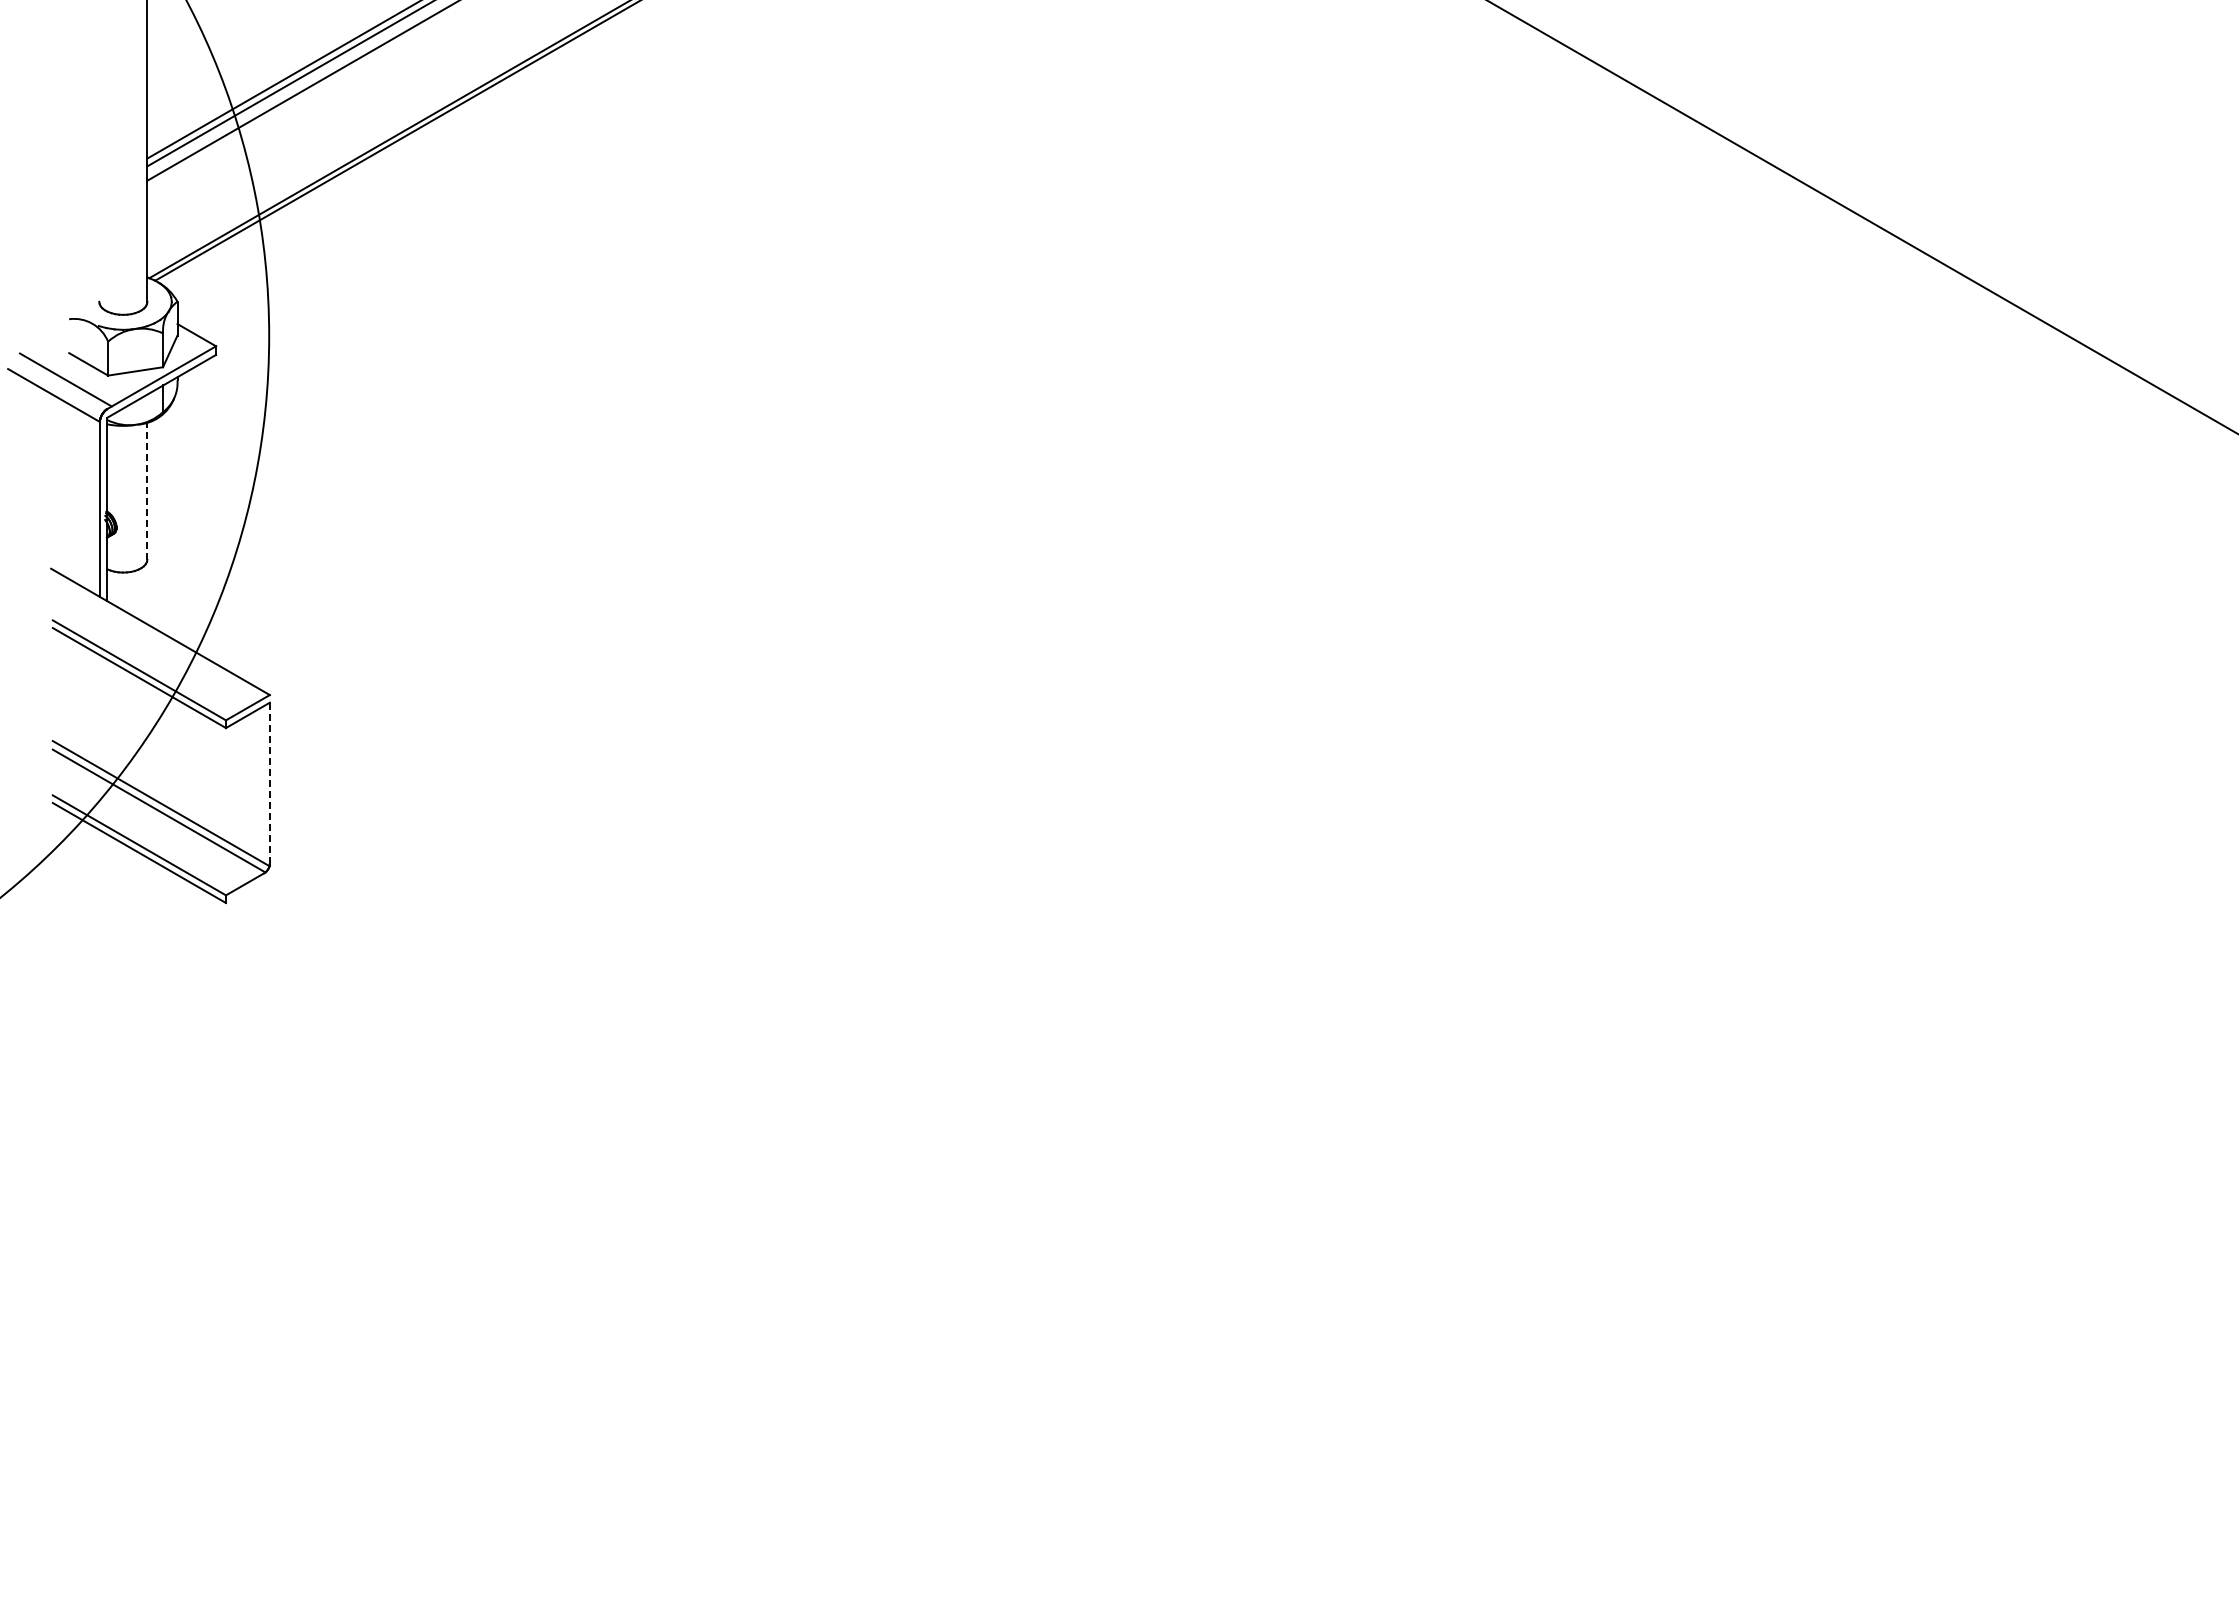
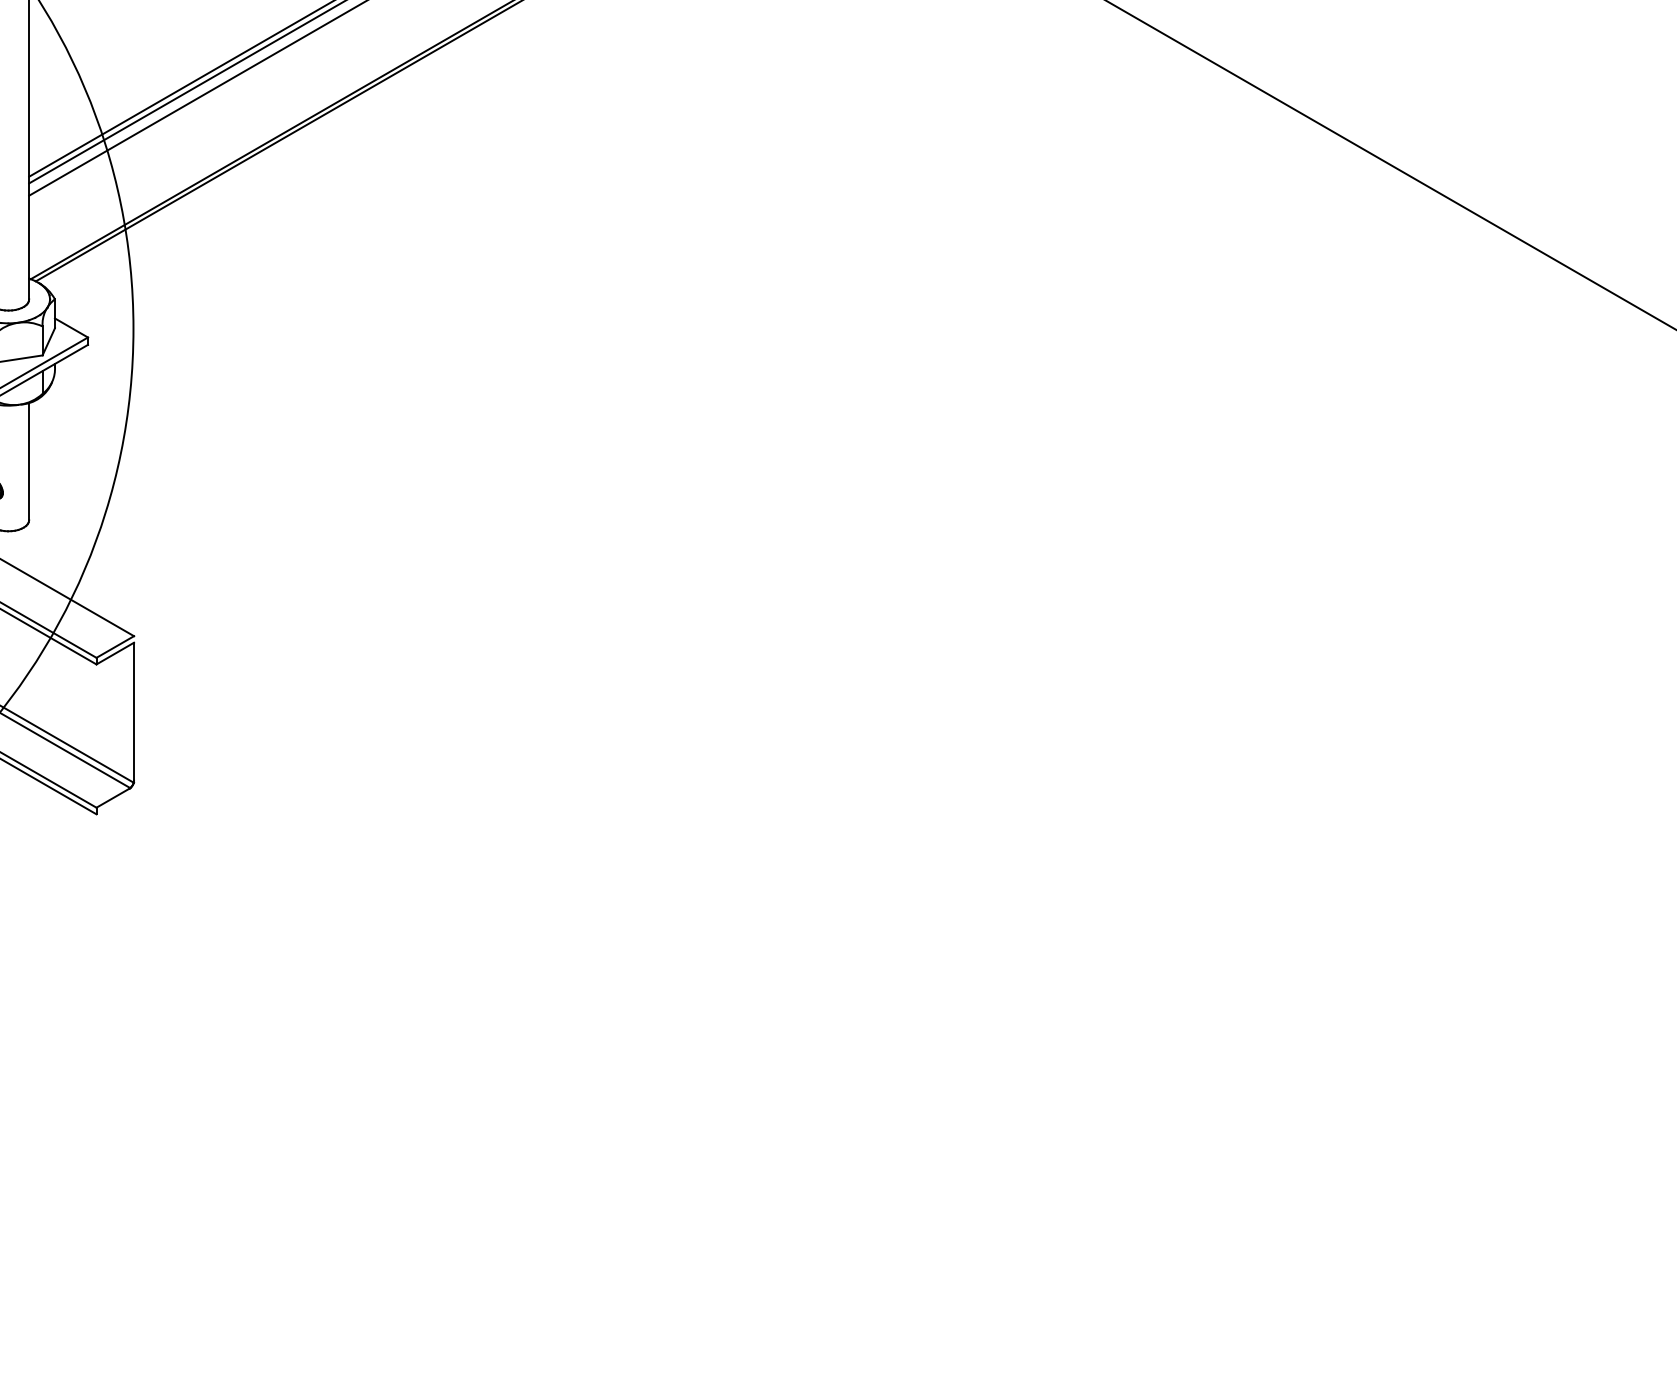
line: (147, 490) -> (29, 460), dashed -> solid
line: (269, 783) -> (133, 711), dashed -> solid

